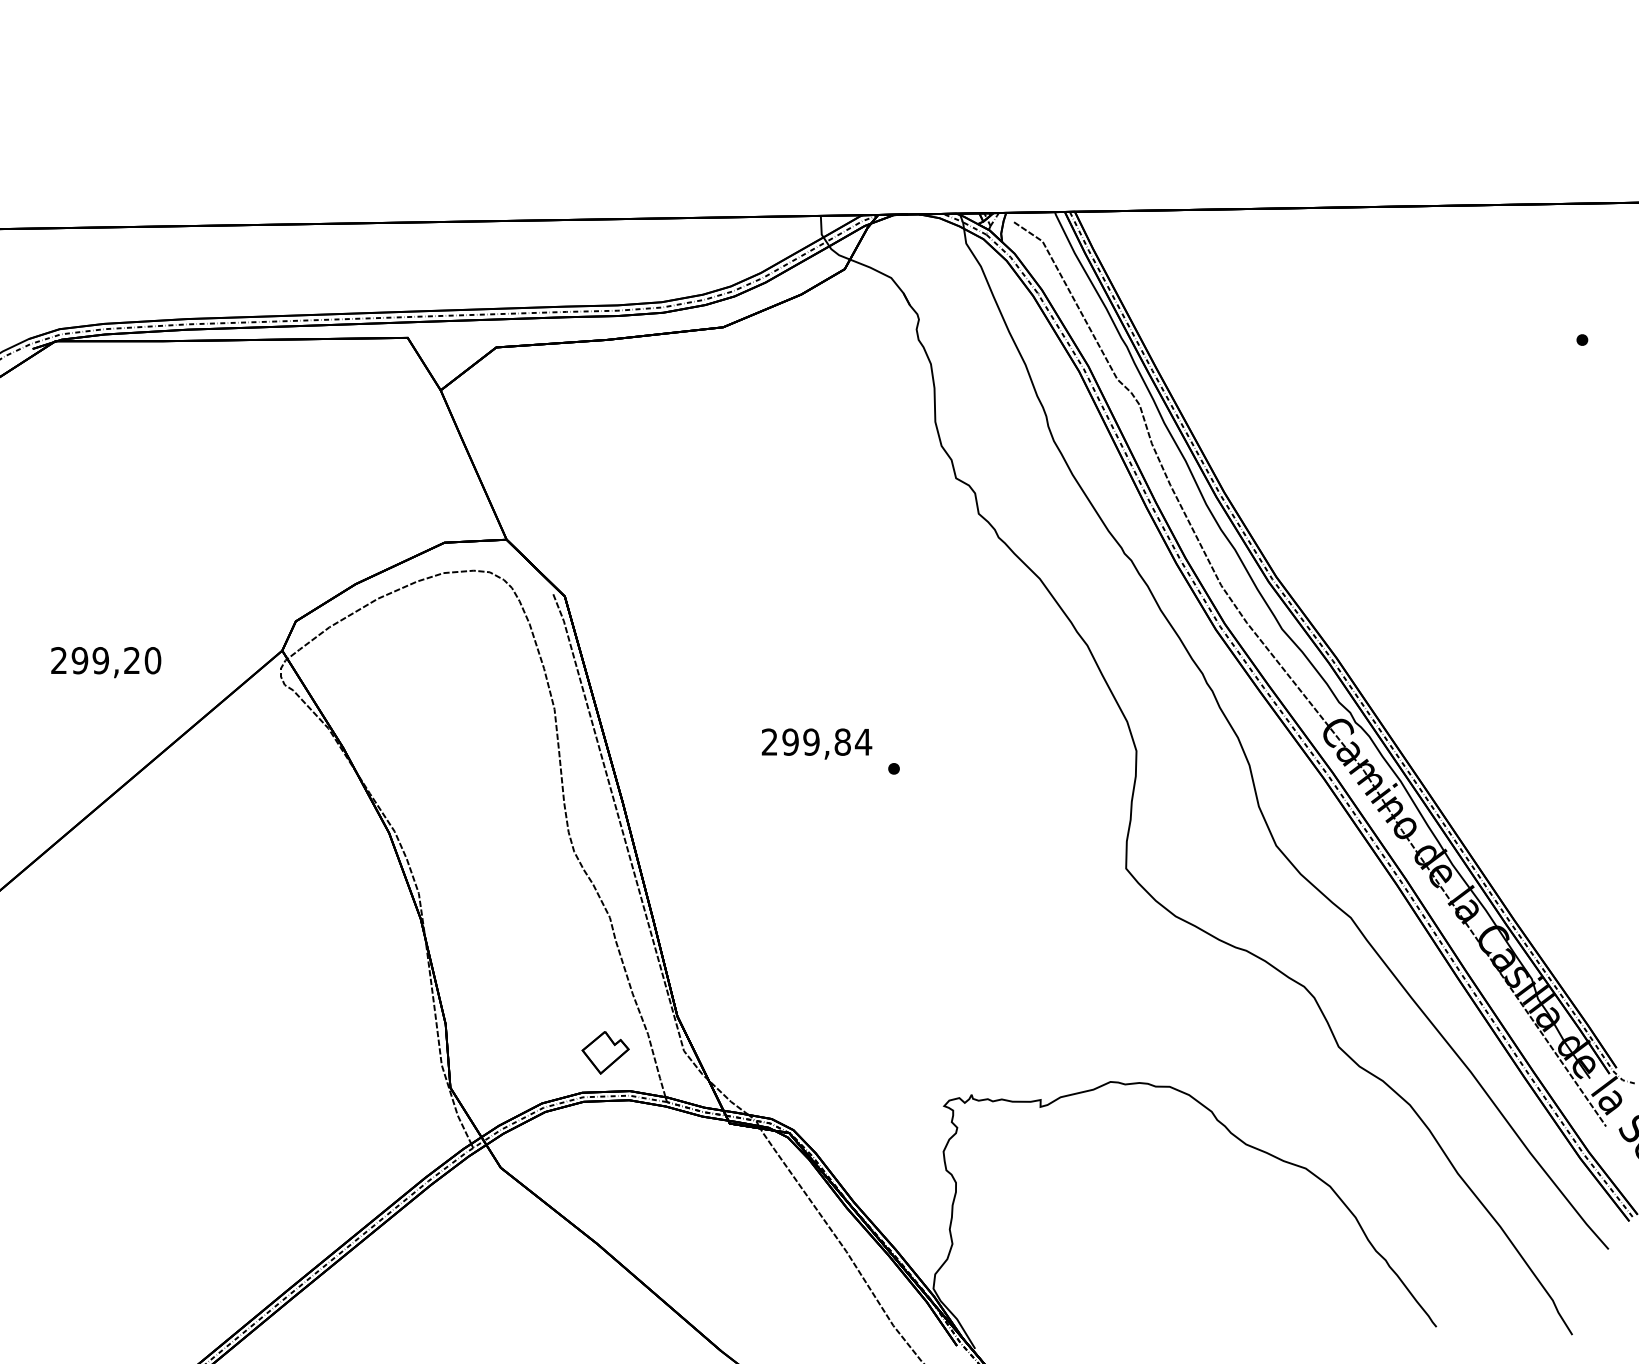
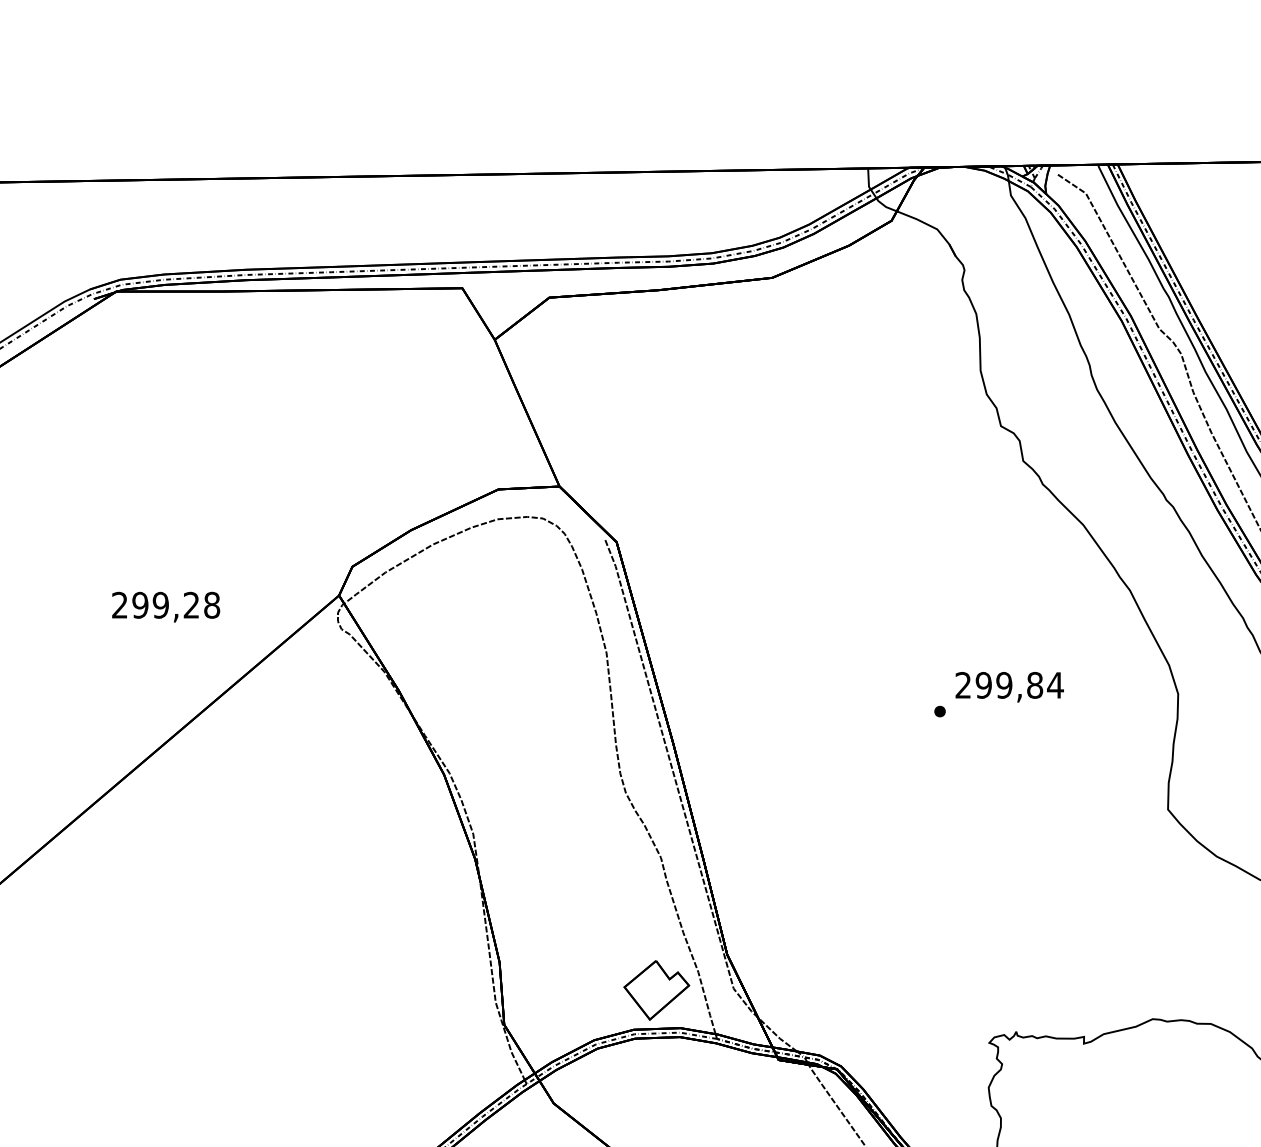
text: (152, 660) -> (211, 605), 299,20 -> 299,28
text: (816, 743) -> (1009, 686), moved
part: (605, 1052) -> (656, 990), size x1.43

